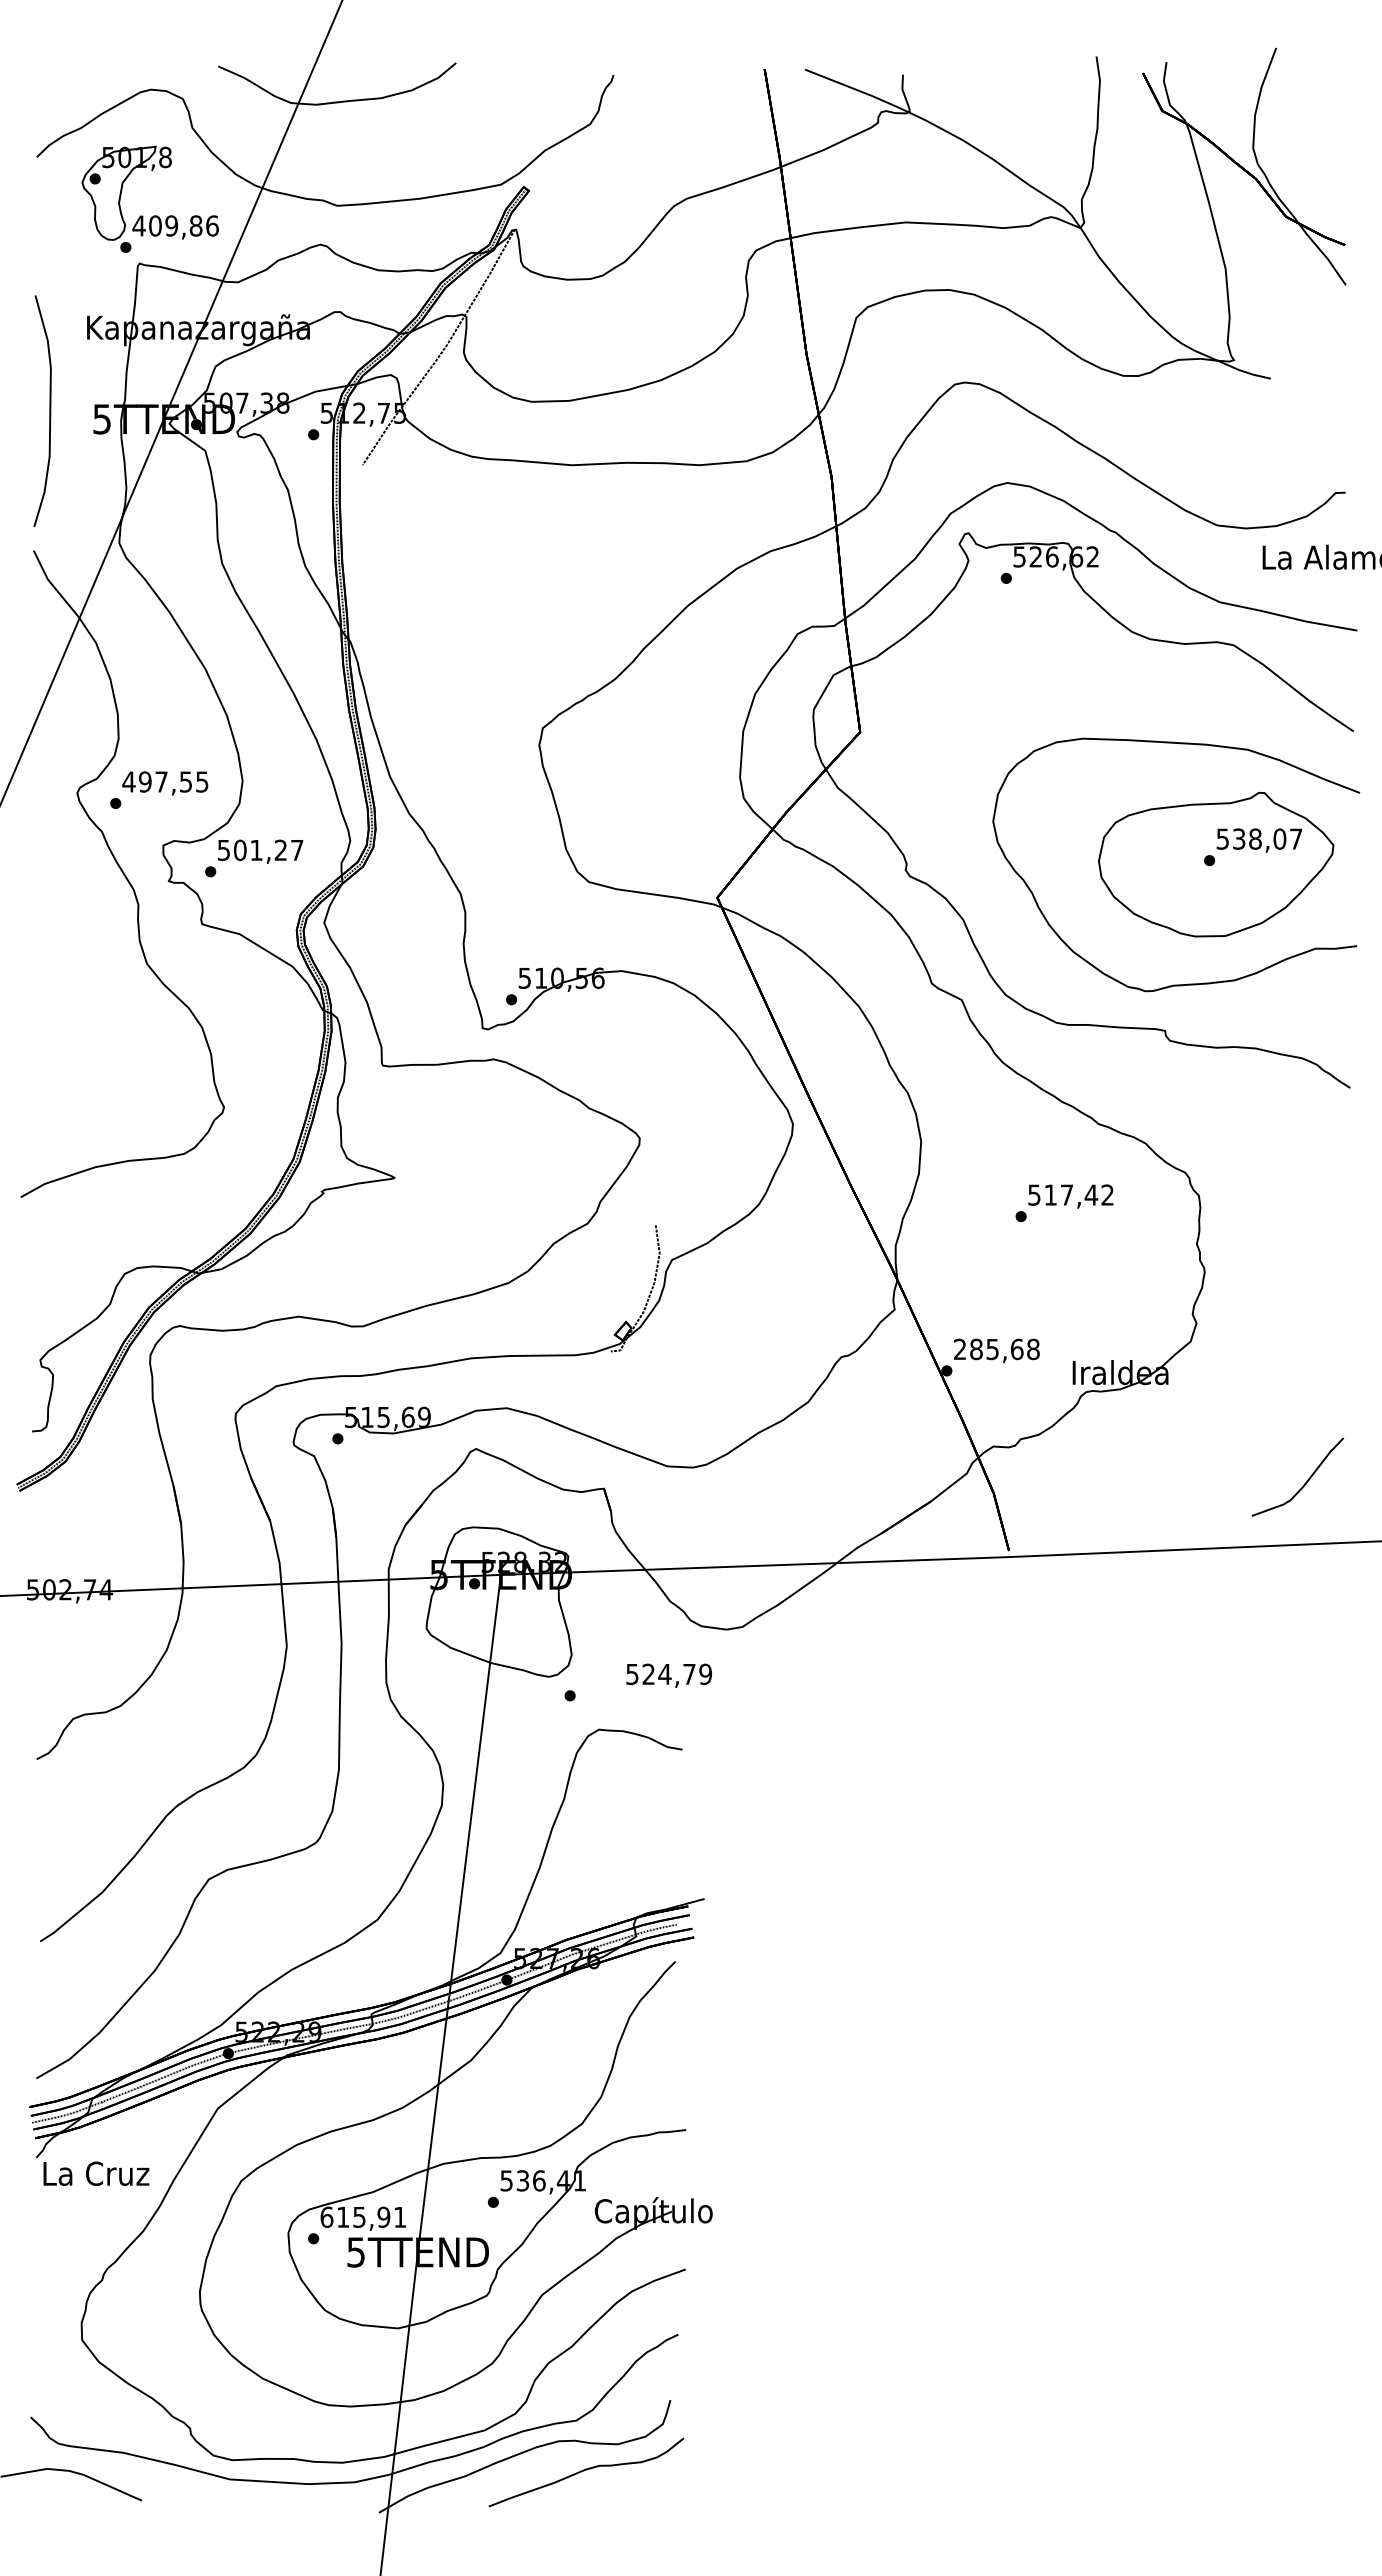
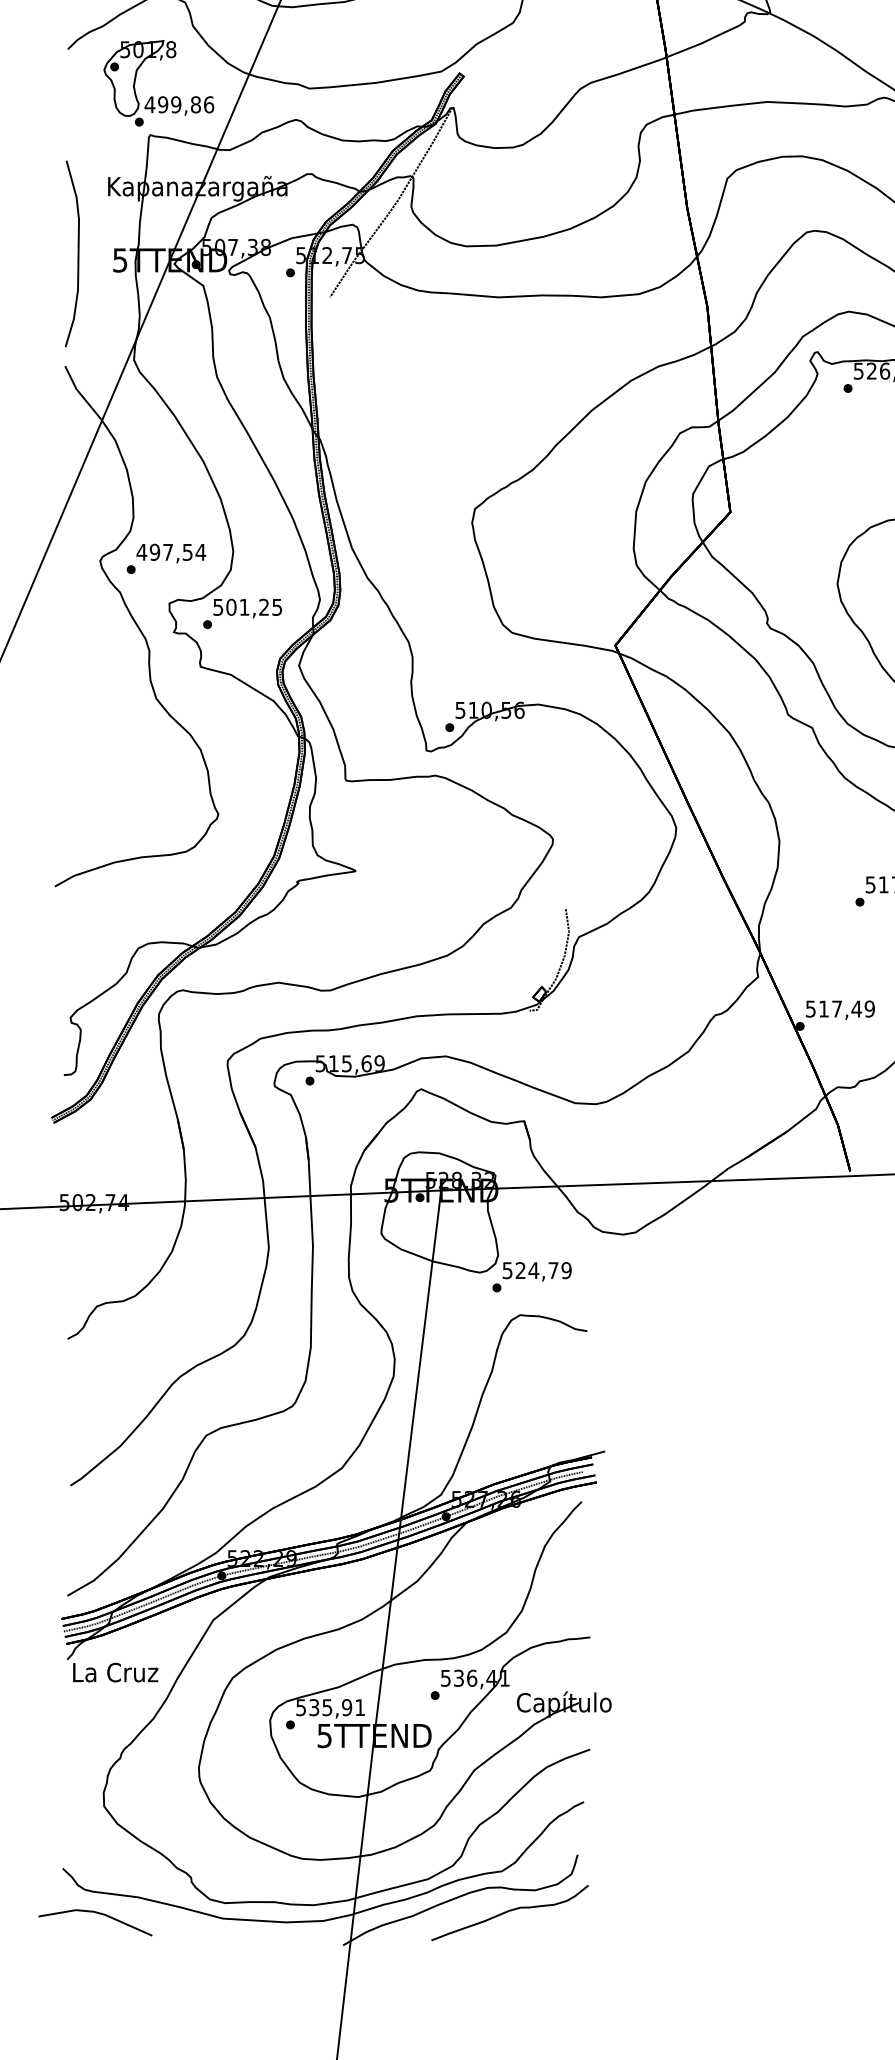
text: (155, 225) -> (163, 104), 409,86 -> 499,86
text: (201, 781) -> (200, 551), 497,55 -> 497,54
text: (297, 850) -> (277, 607), 501,27 -> 501,25
text: (996, 1349) -> (840, 1009), 285,68 -> 517,49
text: (669, 1675) -> (537, 1271), moved
text: (334, 2216) -> (307, 1706), 615,91 -> 535,91

